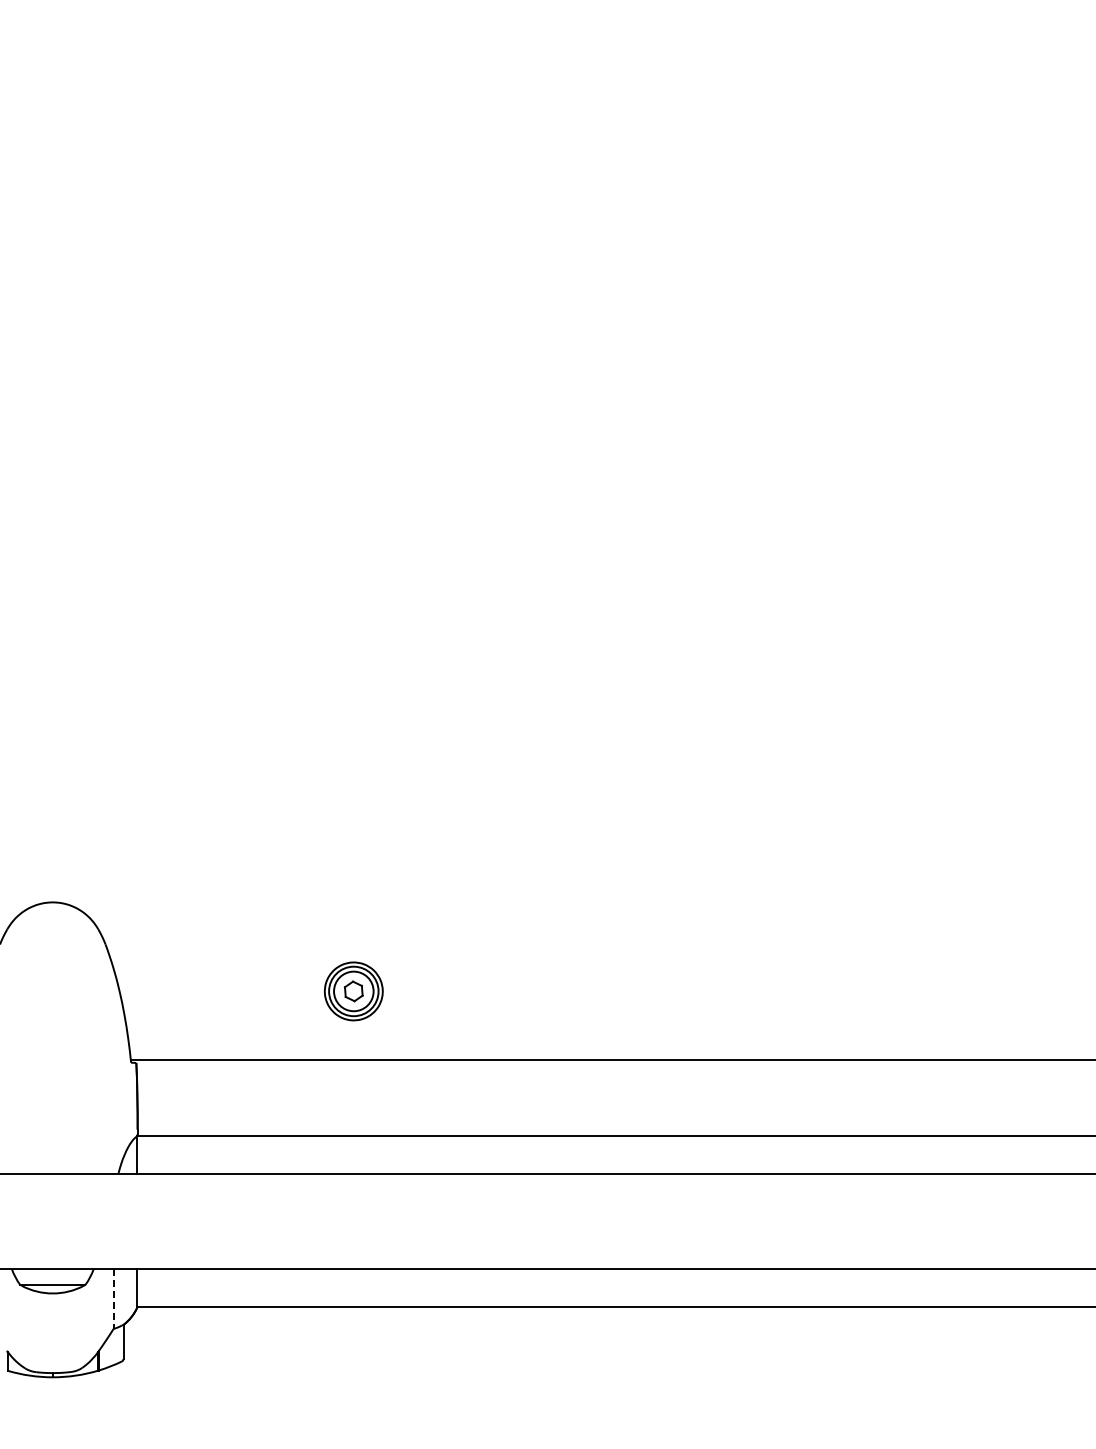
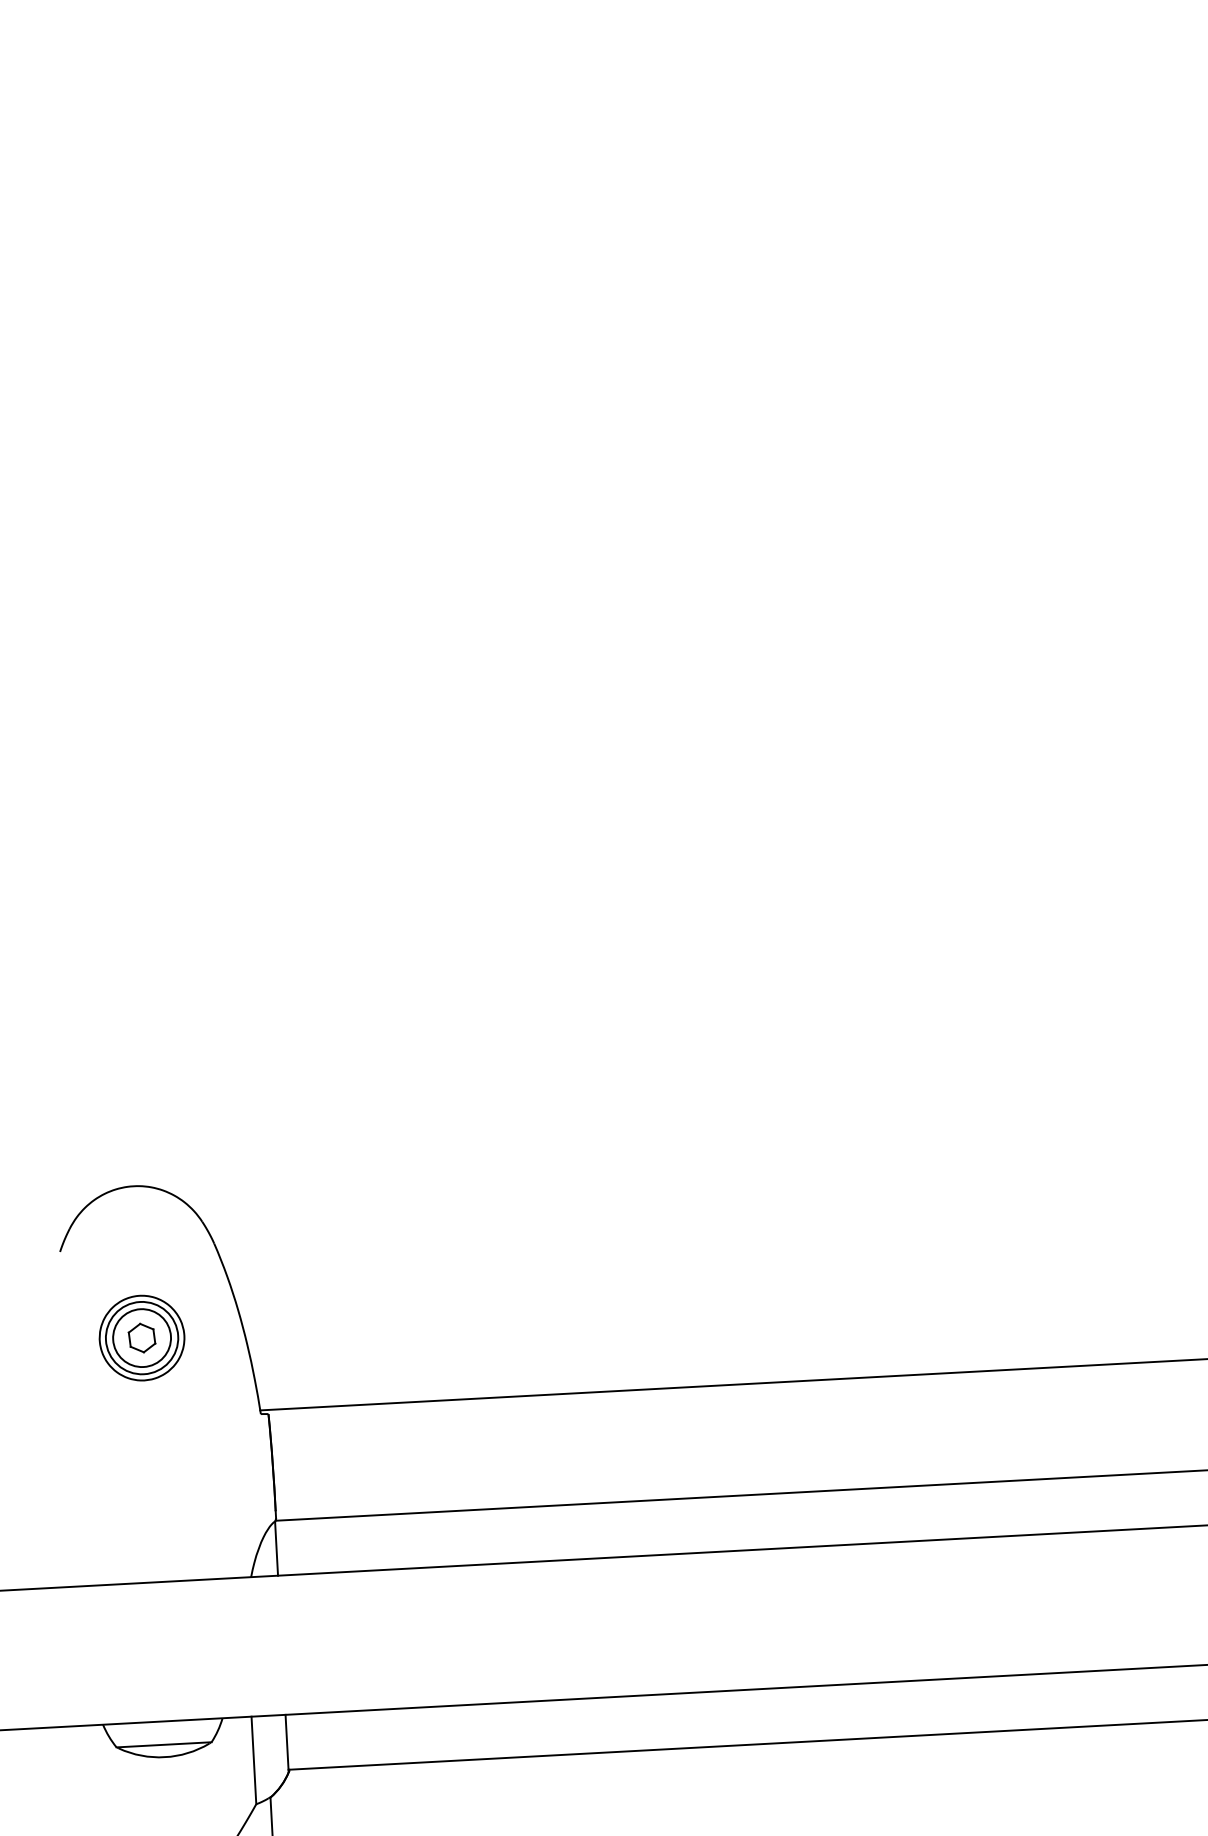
part: (353, 991) -> (141, 1338), moved
line: (113, 1299) -> (253, 1761), dashed -> solid

